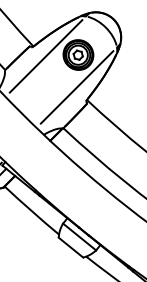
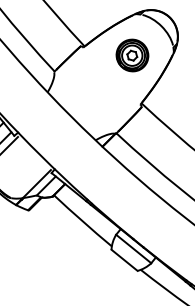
line: (45, 55) -> (97, 56), removed
line: (76, 86) -> (130, 89), removed

